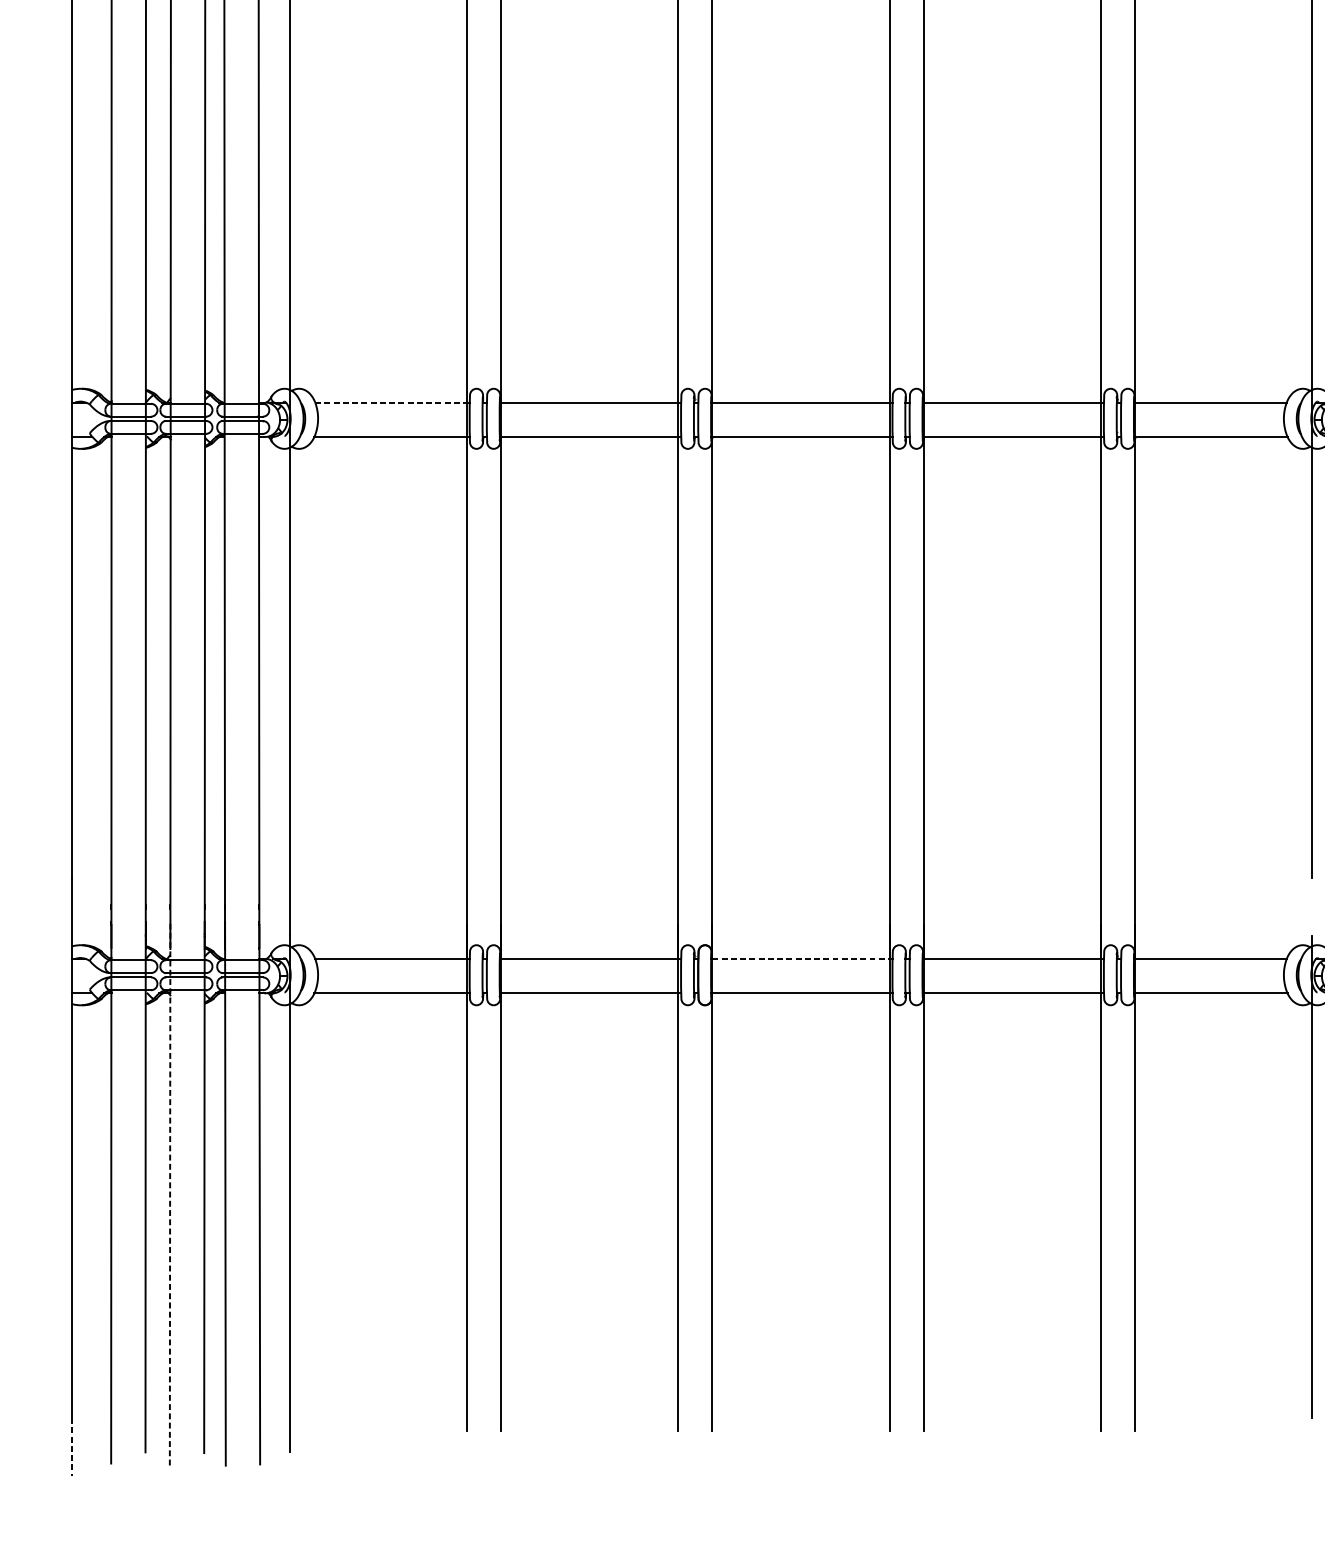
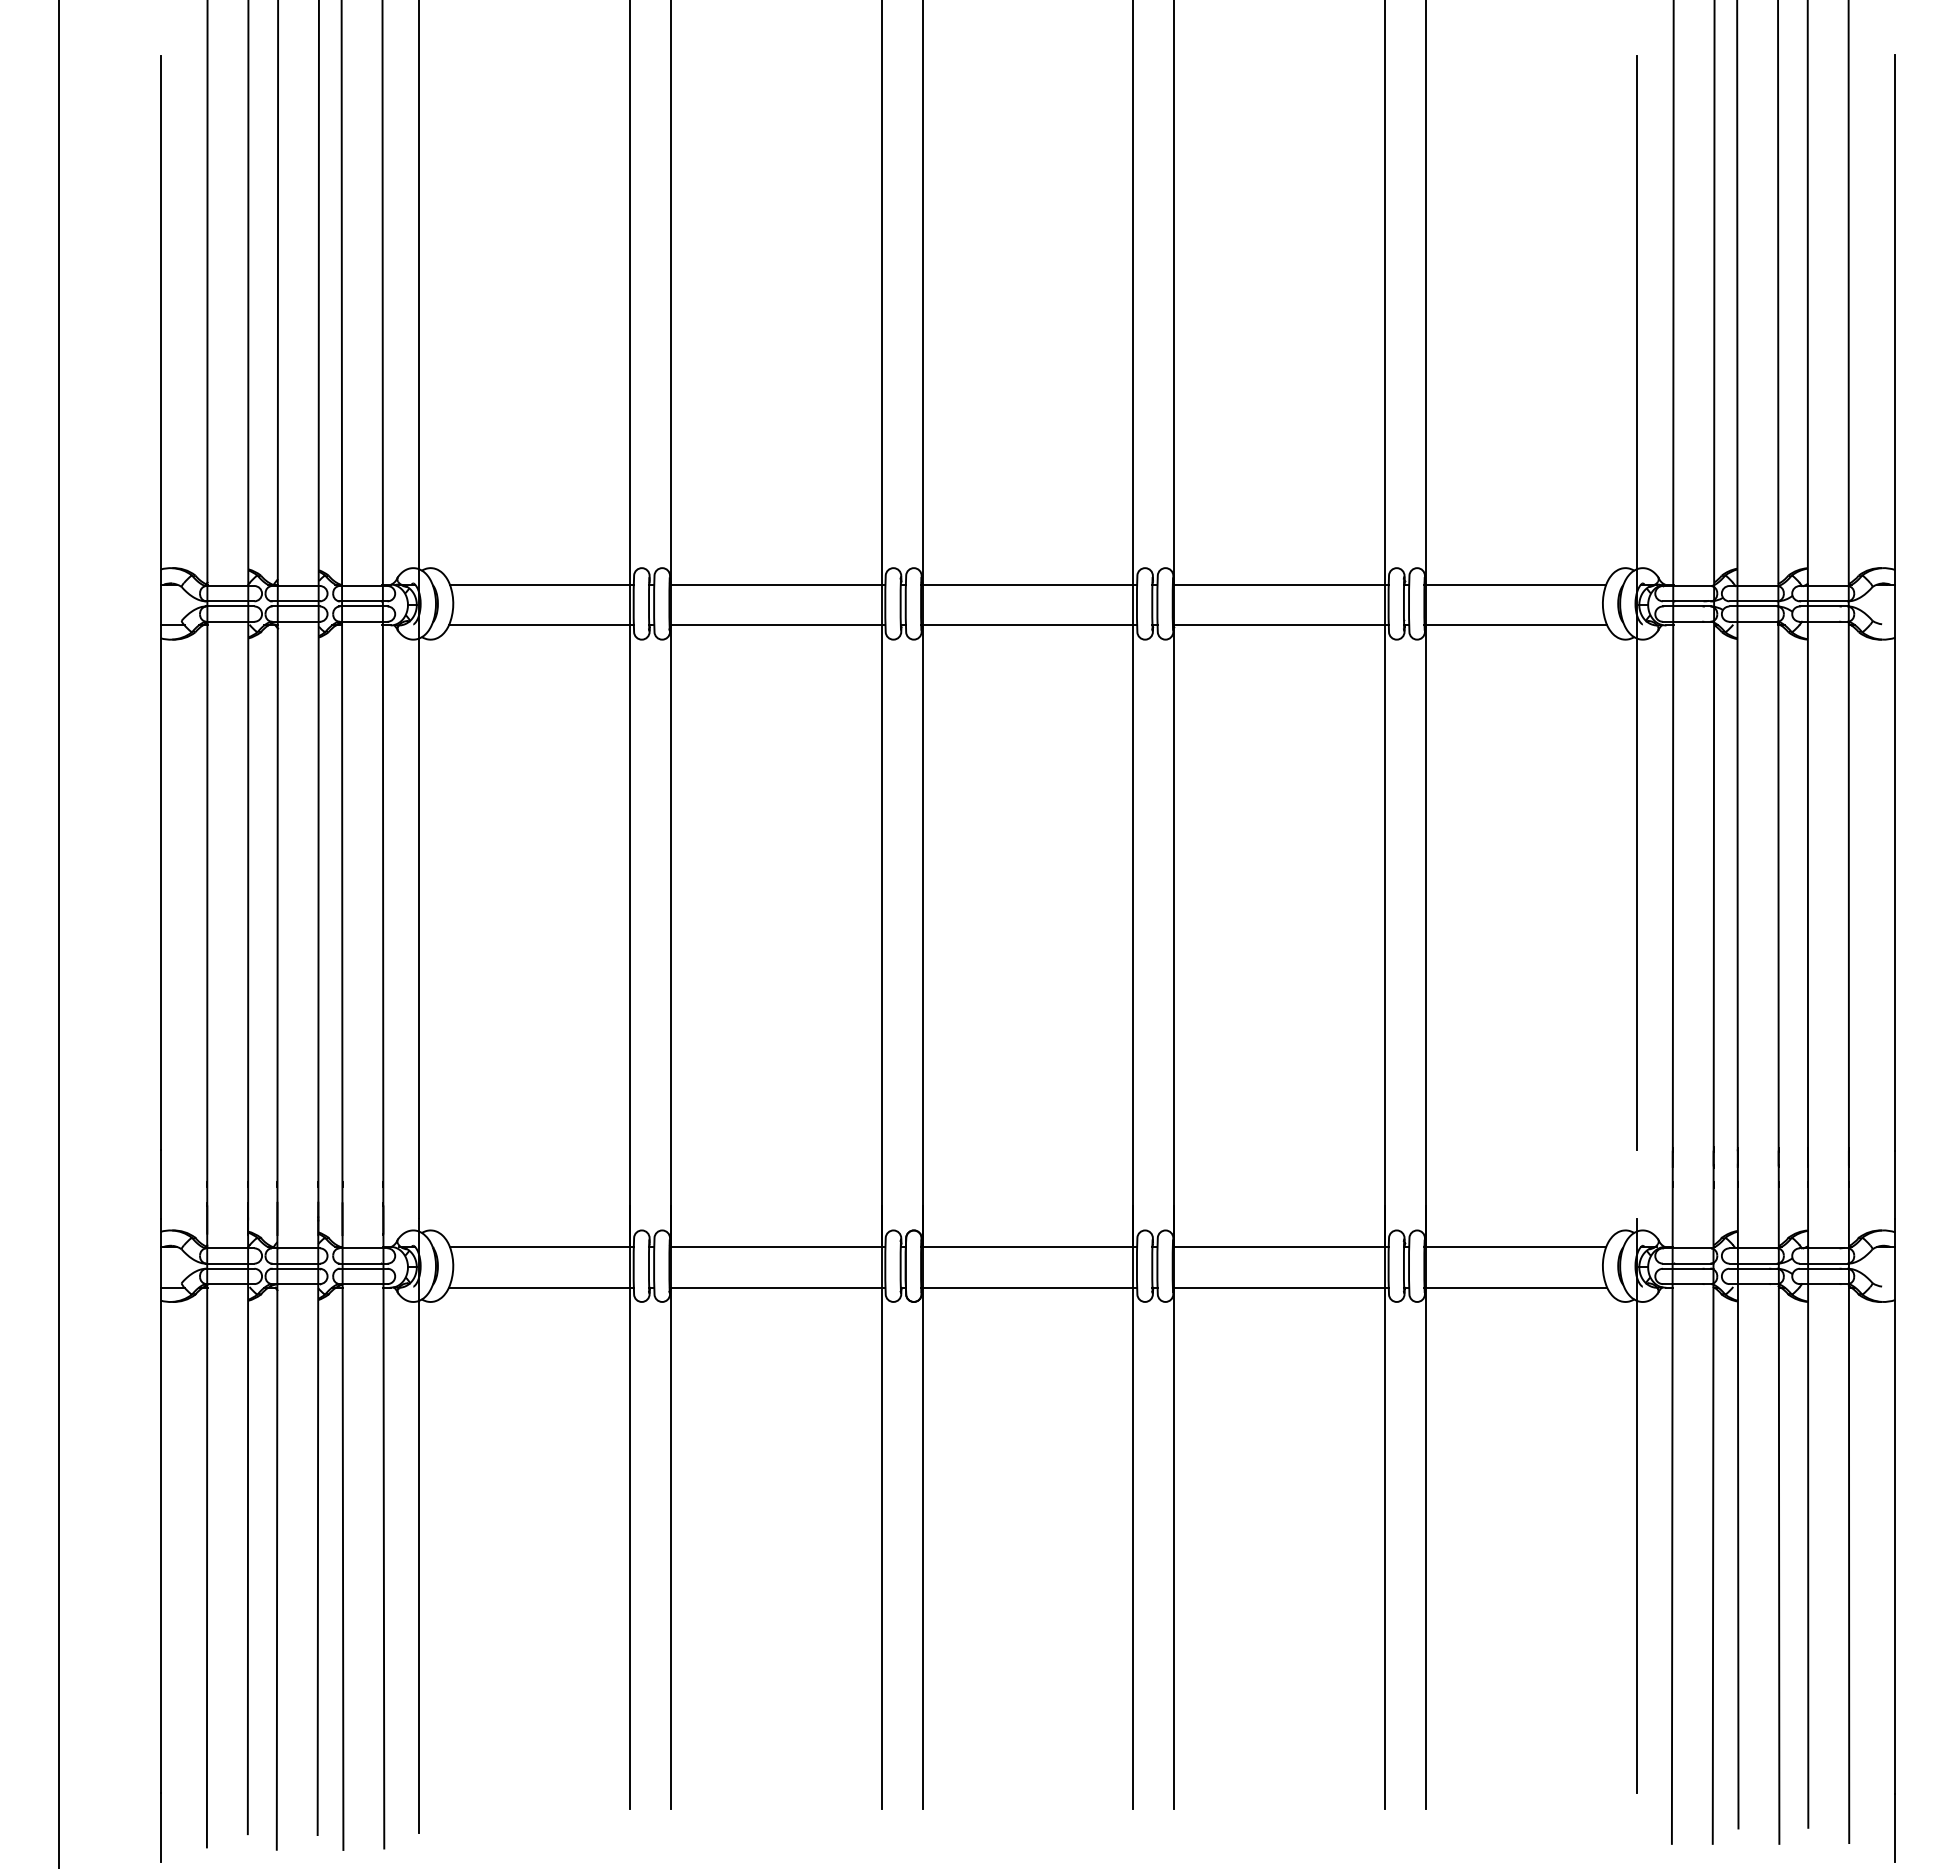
line: (391, 402) -> (540, 584), dashed -> solid
line: (801, 958) -> (1028, 1246), dashed -> solid
line: (170, 1193) -> (277, 1525), dashed -> solid
line: (72, 1447) -> (160, 1828), dashed -> solid

